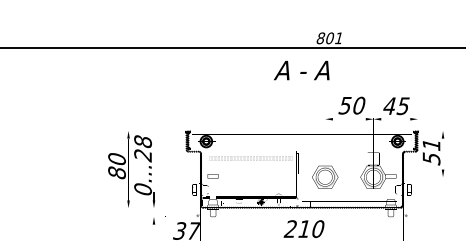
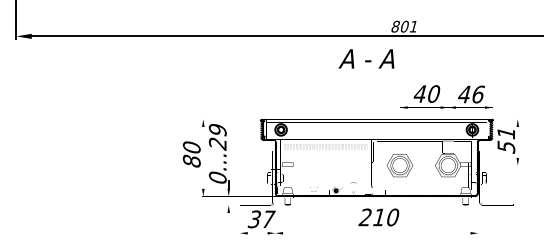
text: (301, 70) -> (366, 58), moved
text: (344, 105) -> (419, 93), 50 -> 40
text: (402, 106) -> (477, 94), 45 -> 46
text: (142, 141) -> (217, 129), 0...28 -> 0...29

